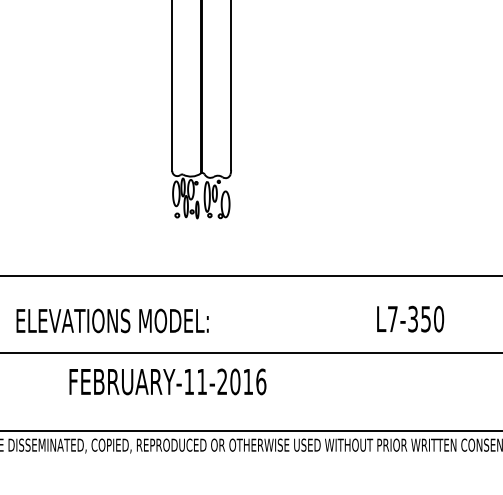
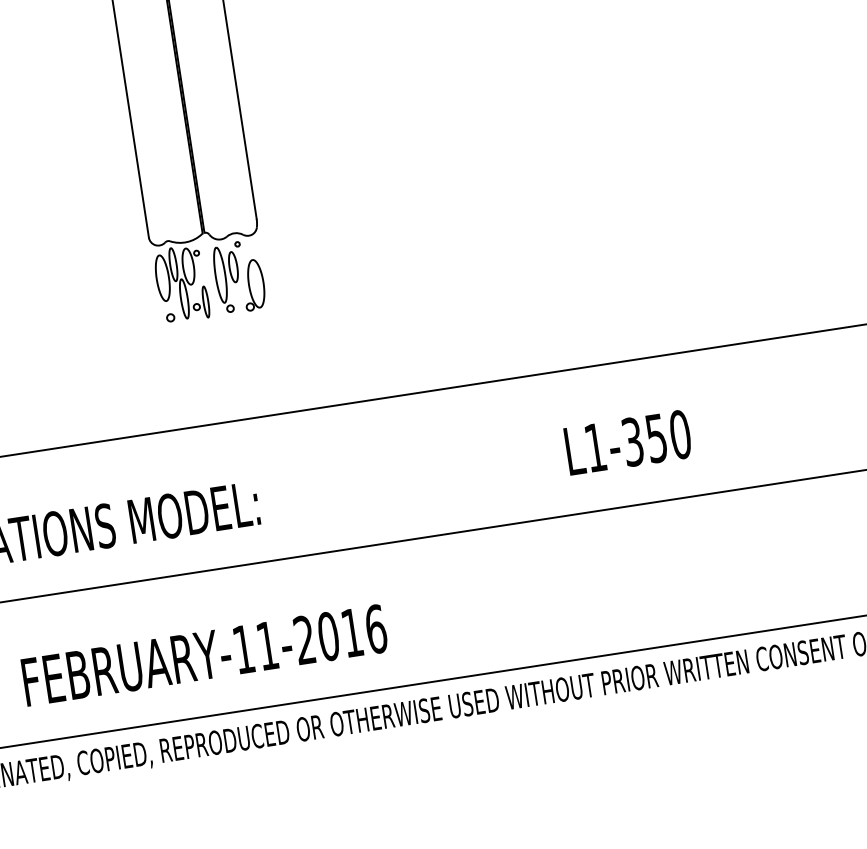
text: (392, 319) -> (595, 448), L7-350 -> L1-350
text: (167, 381) -> (203, 654), moved

